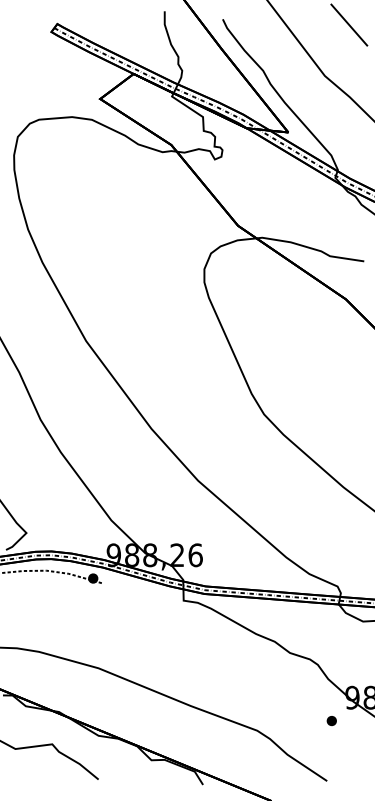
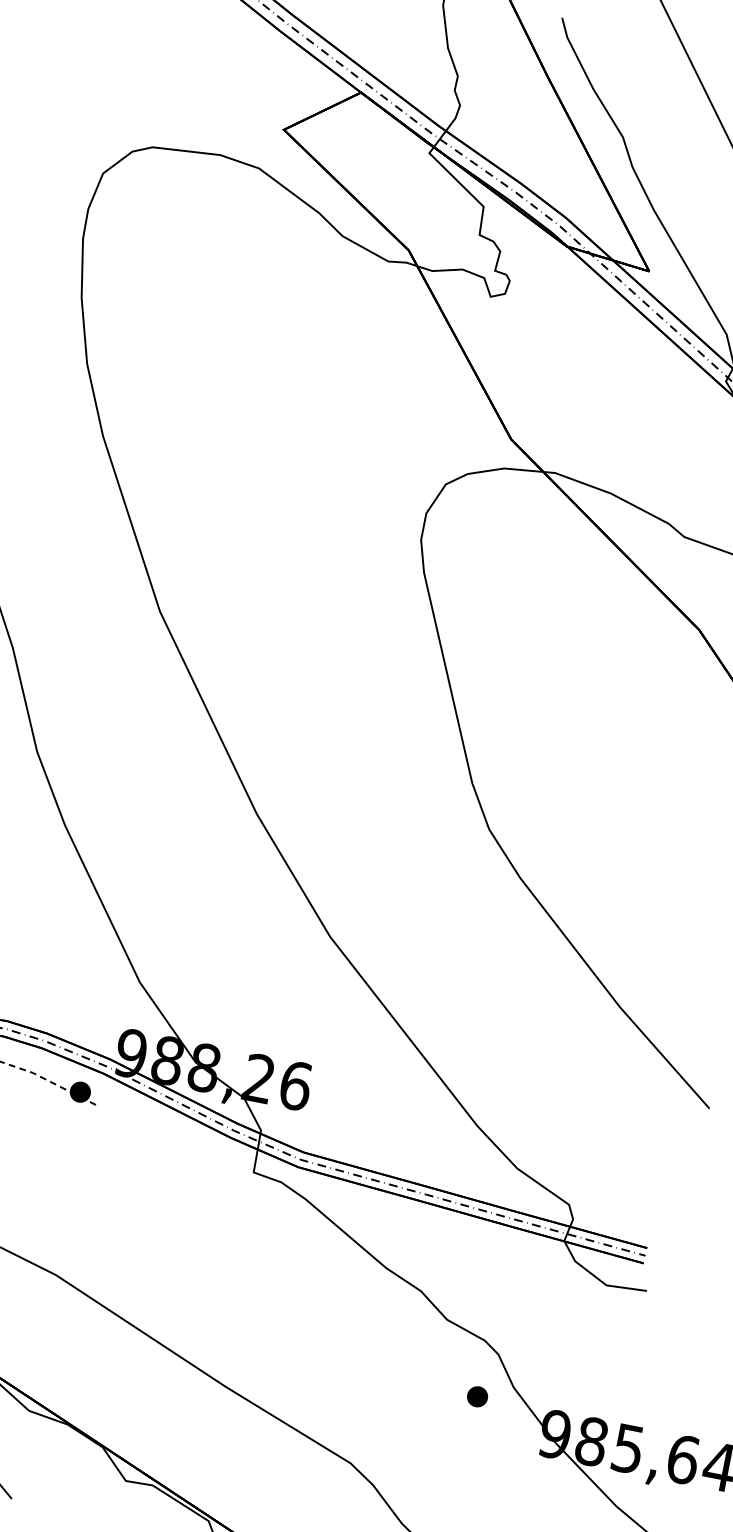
part: (331, 720) -> (477, 1395), moved

